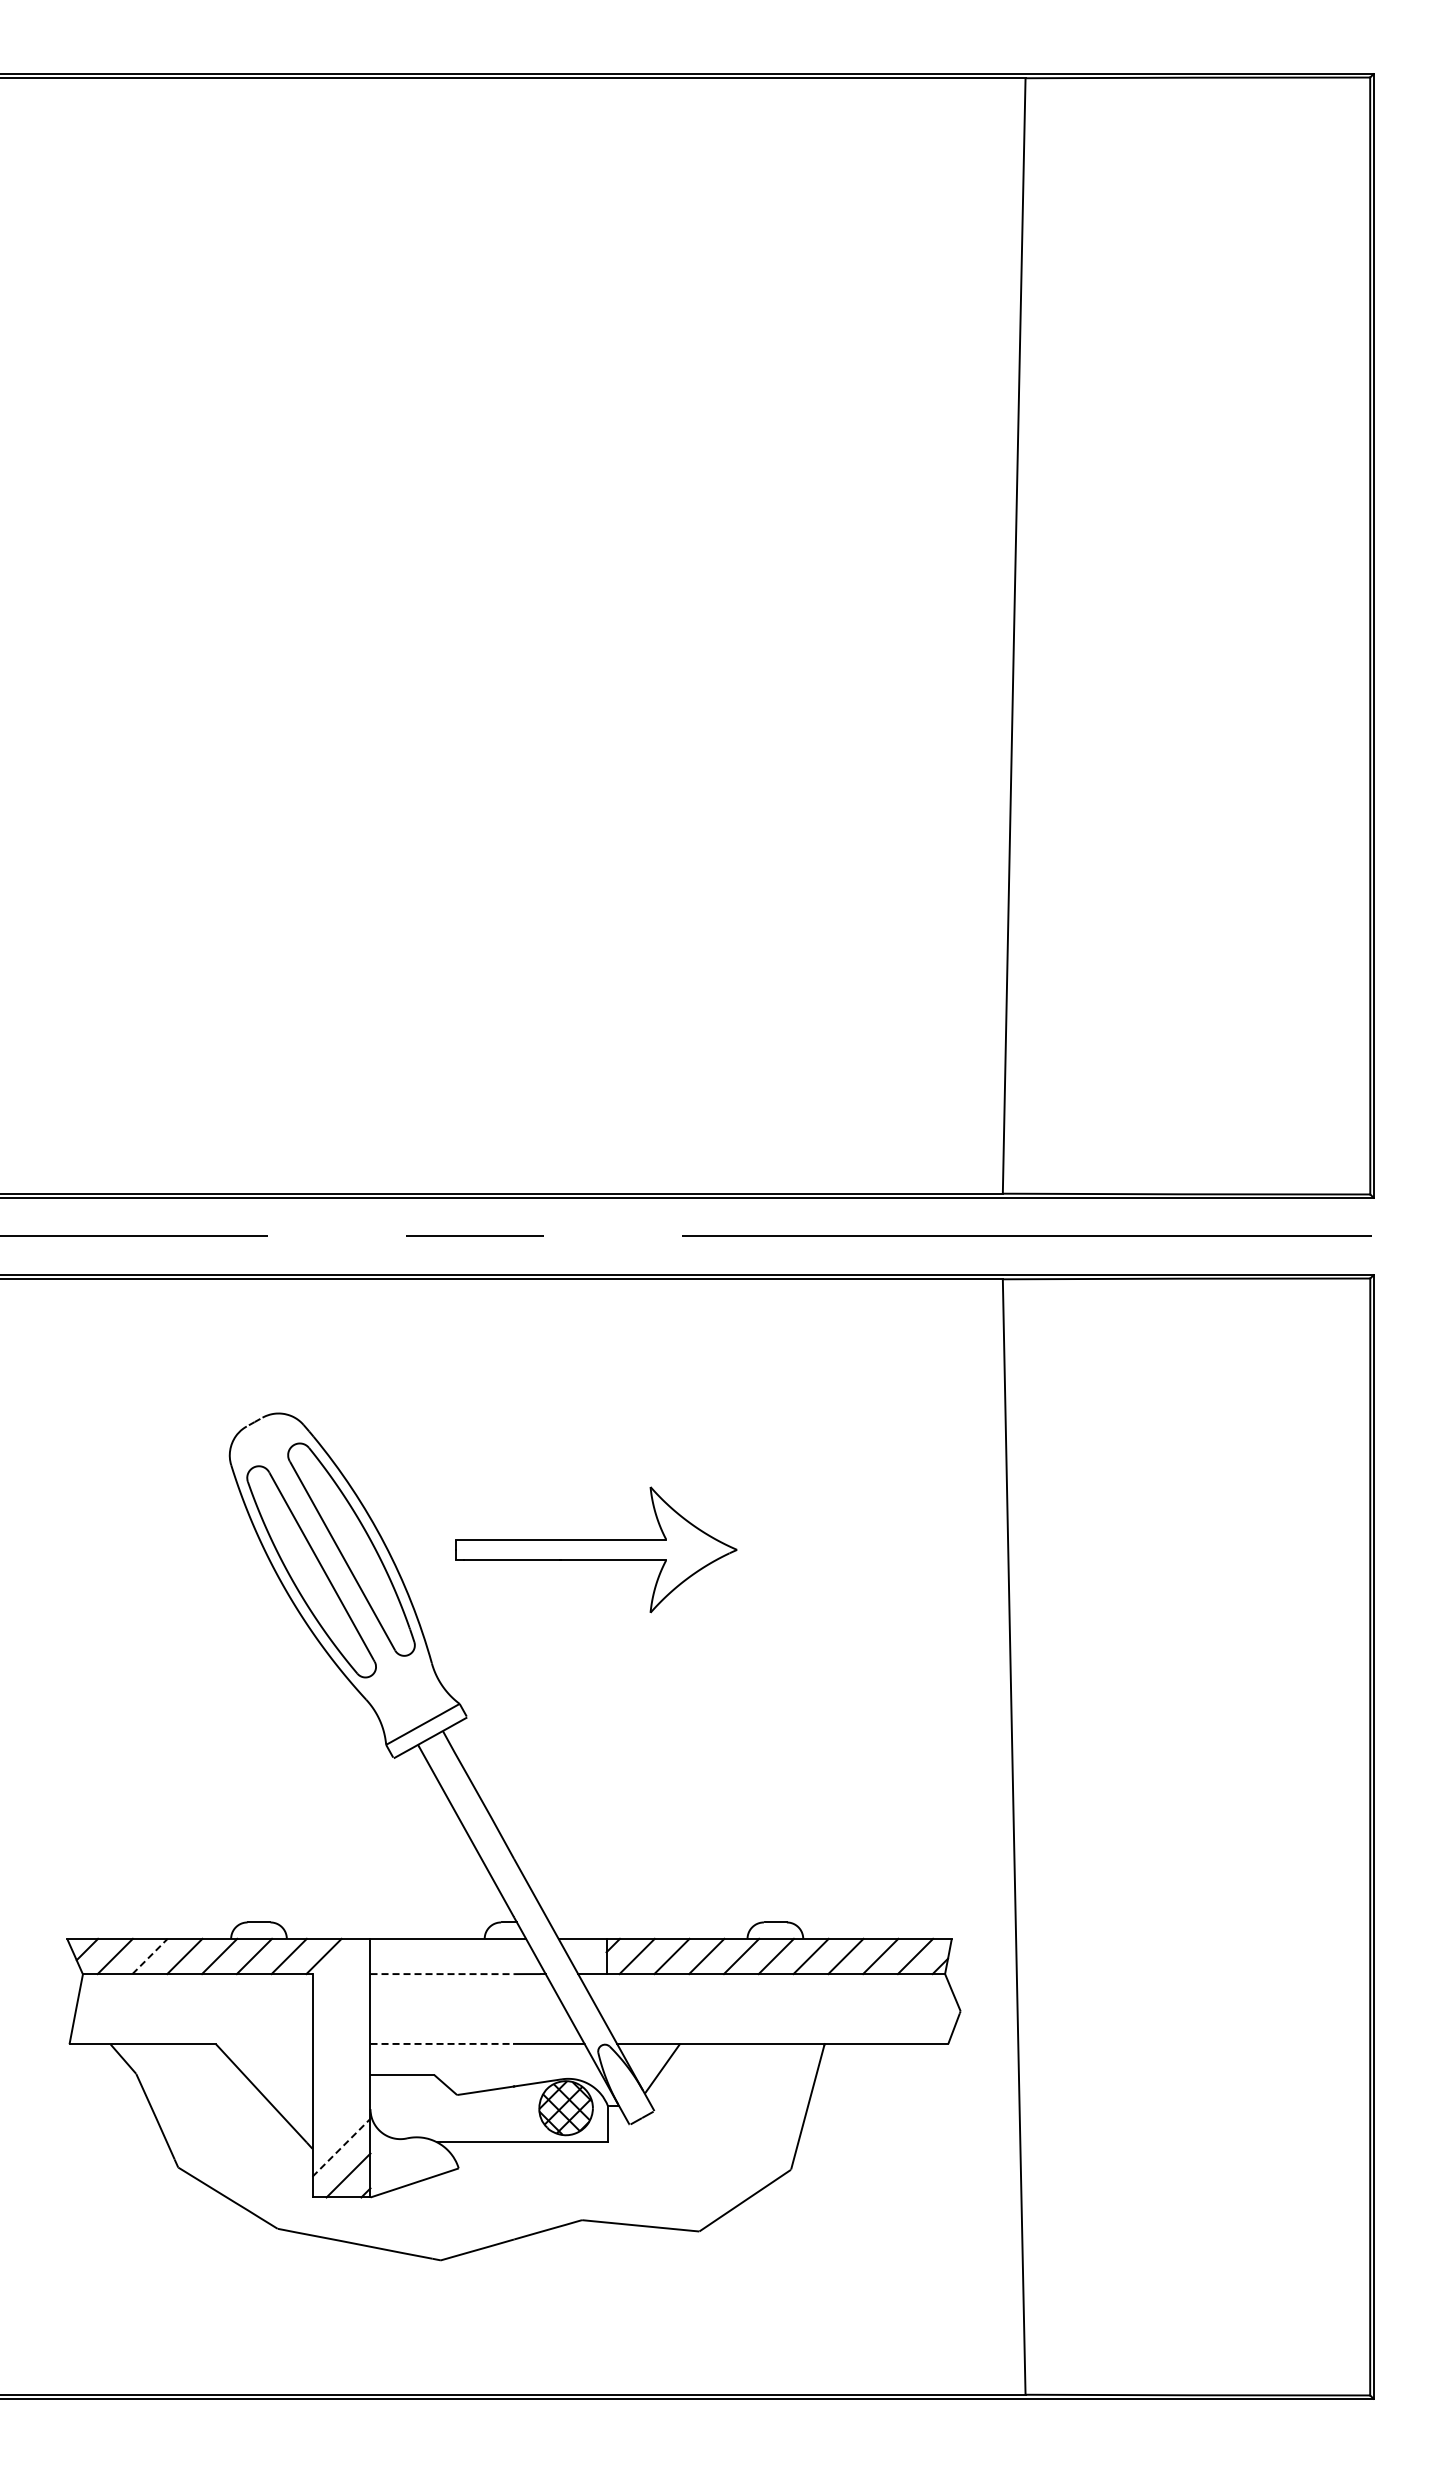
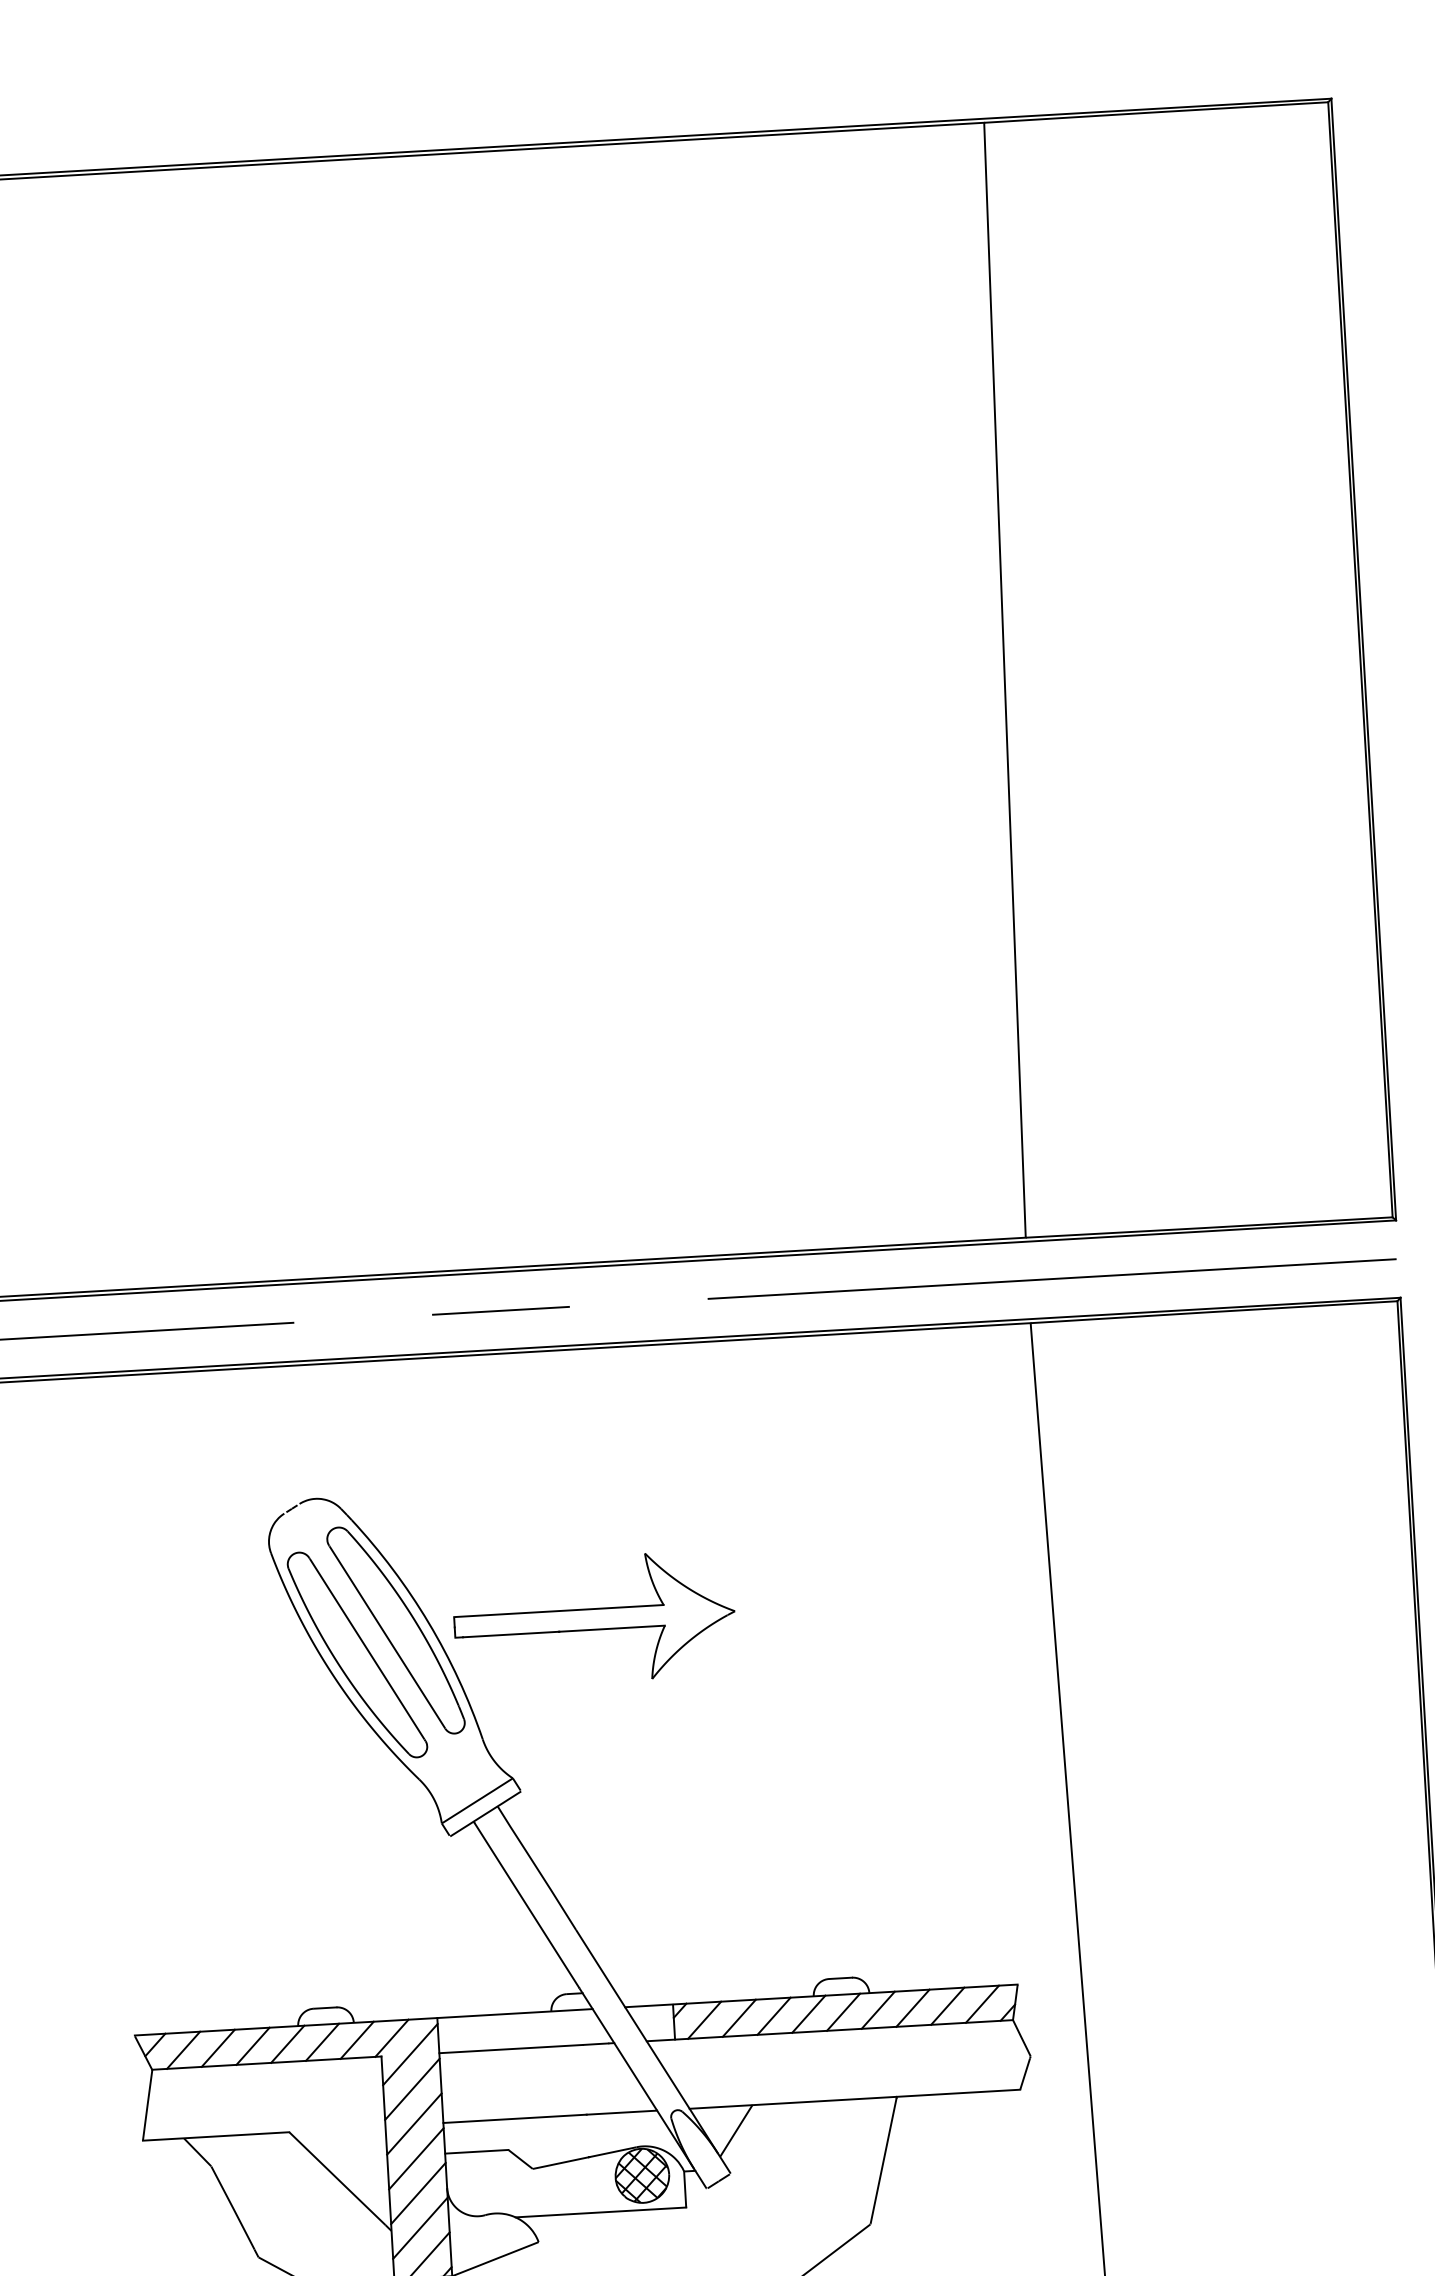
part: (596, 1549) -> (594, 1618), moved
line: (150, 1956) -> (218, 2048), dashed -> solid
line: (341, 1973) -> (410, 2054), added
line: (442, 1974) -> (511, 2049), dashed -> solid
line: (341, 2008) -> (412, 2089), added
line: (341, 2043) -> (414, 2124), added
line: (442, 2043) -> (515, 2118), dashed -> solid
line: (341, 2078) -> (416, 2159), added
line: (341, 2112) -> (418, 2193), added
line: (341, 2147) -> (420, 2227), dashed -> solid

